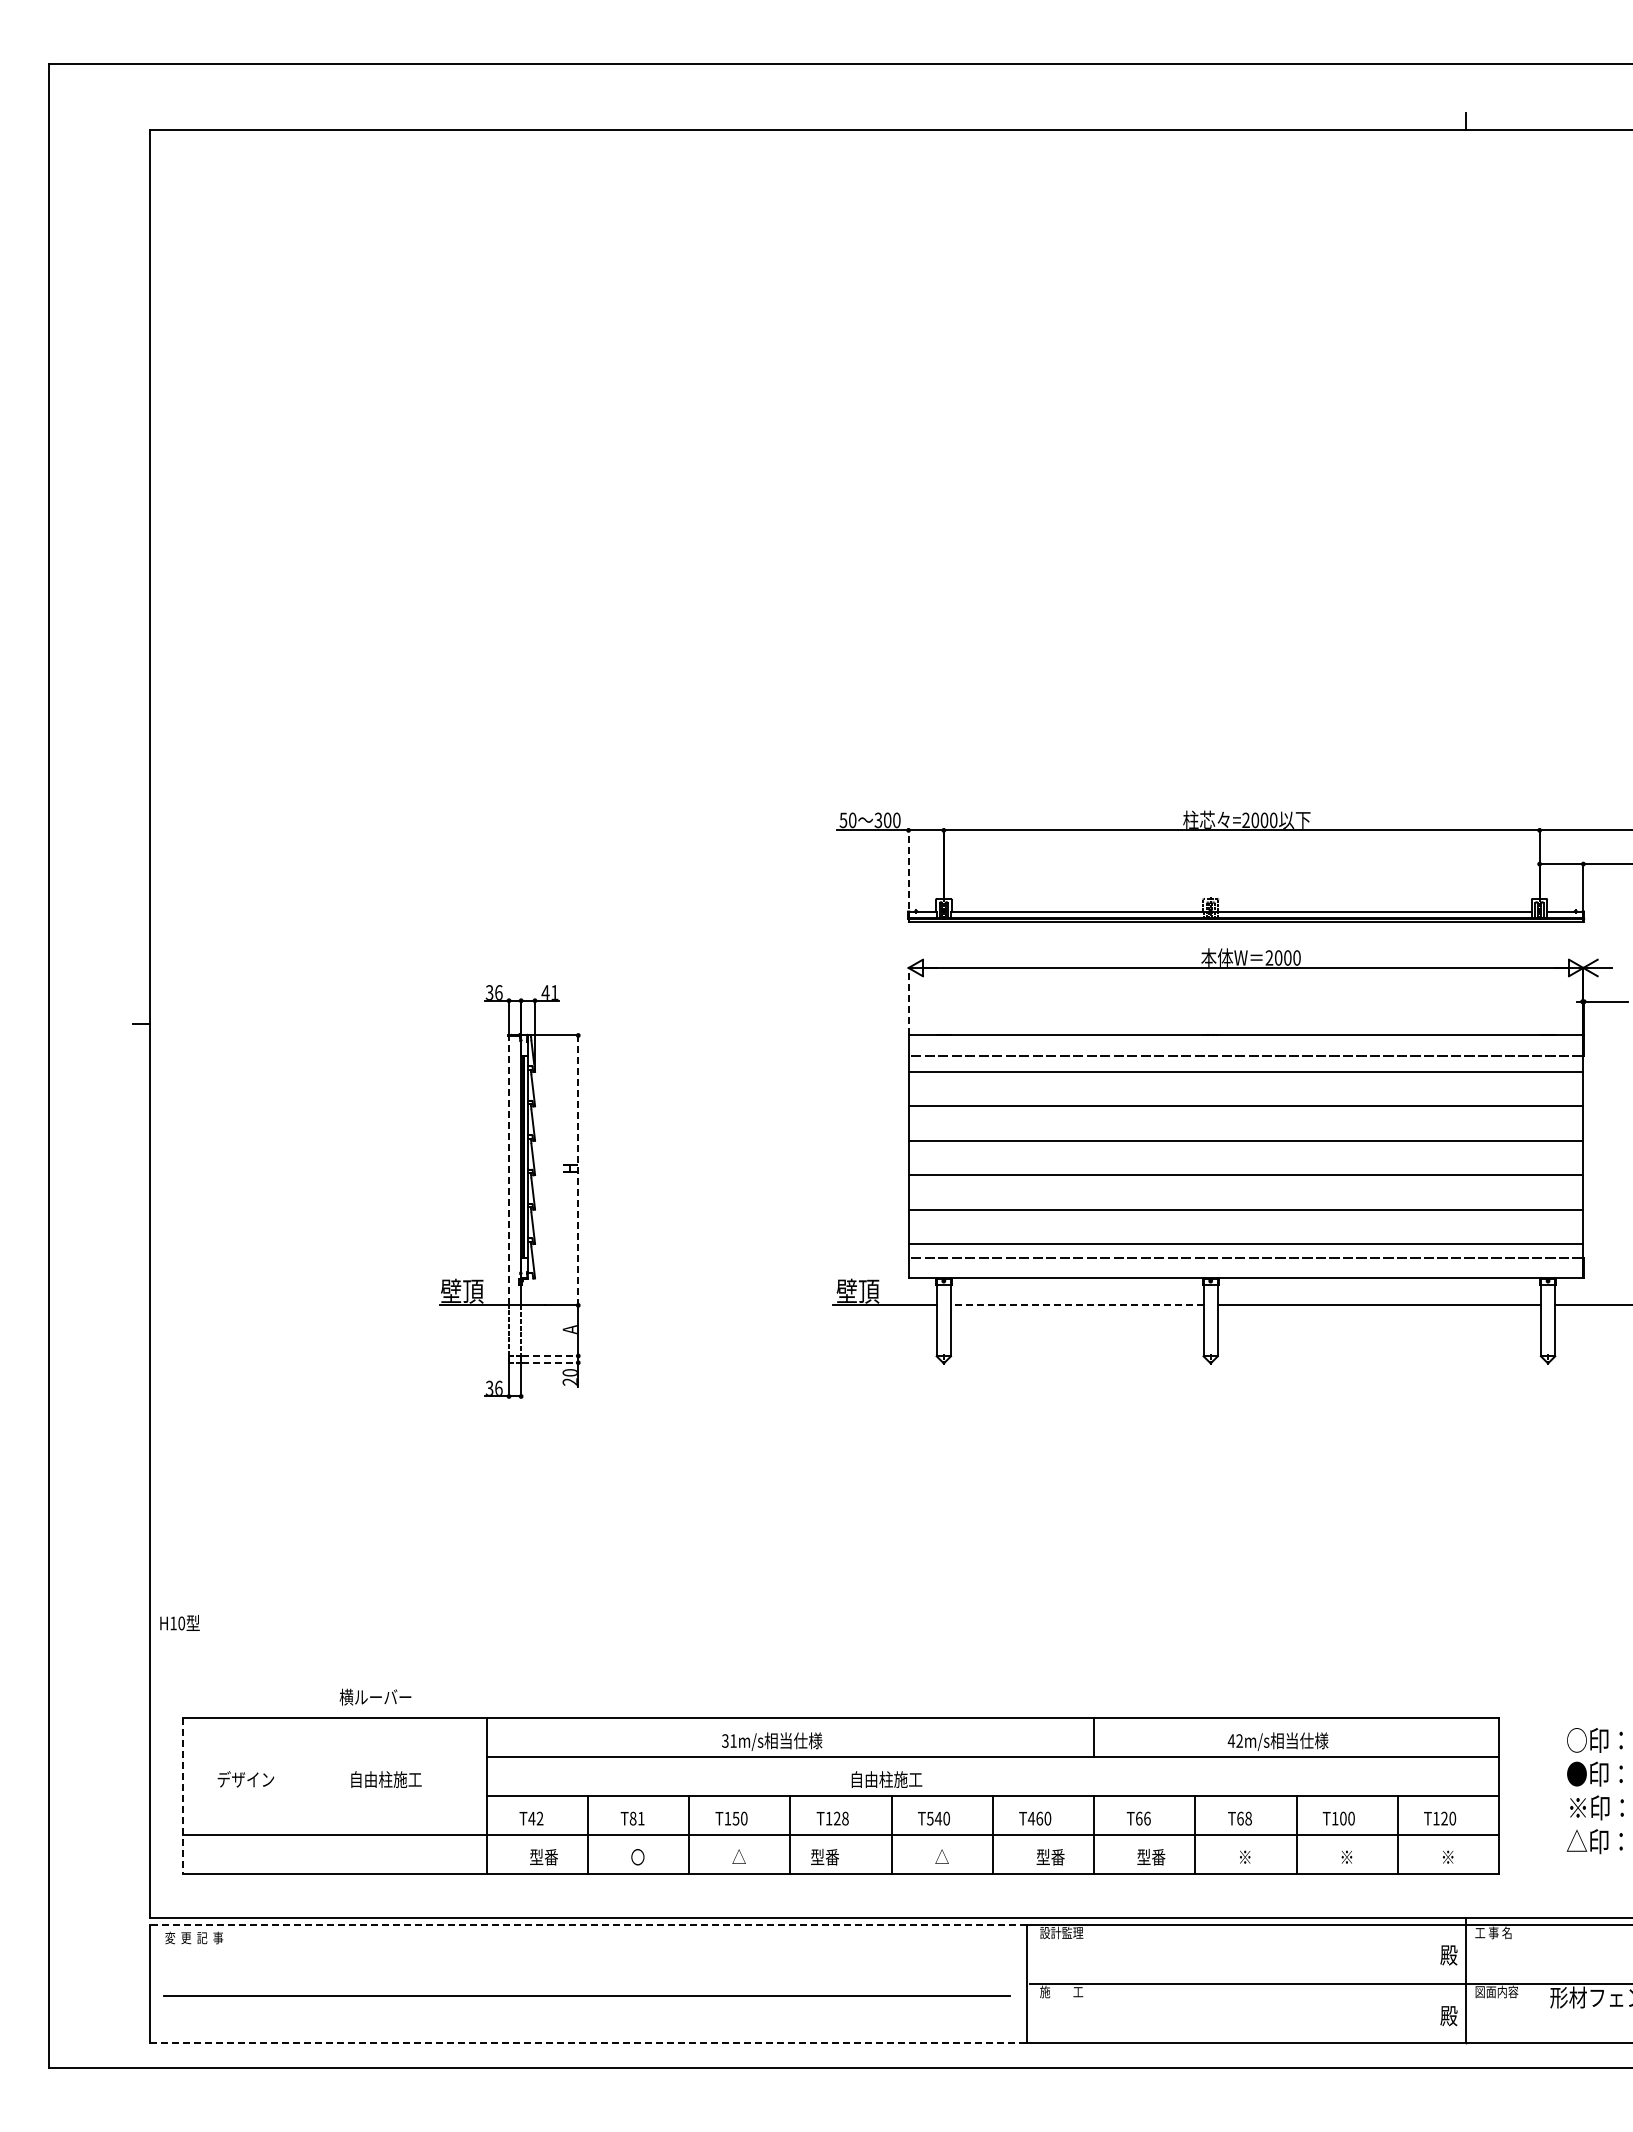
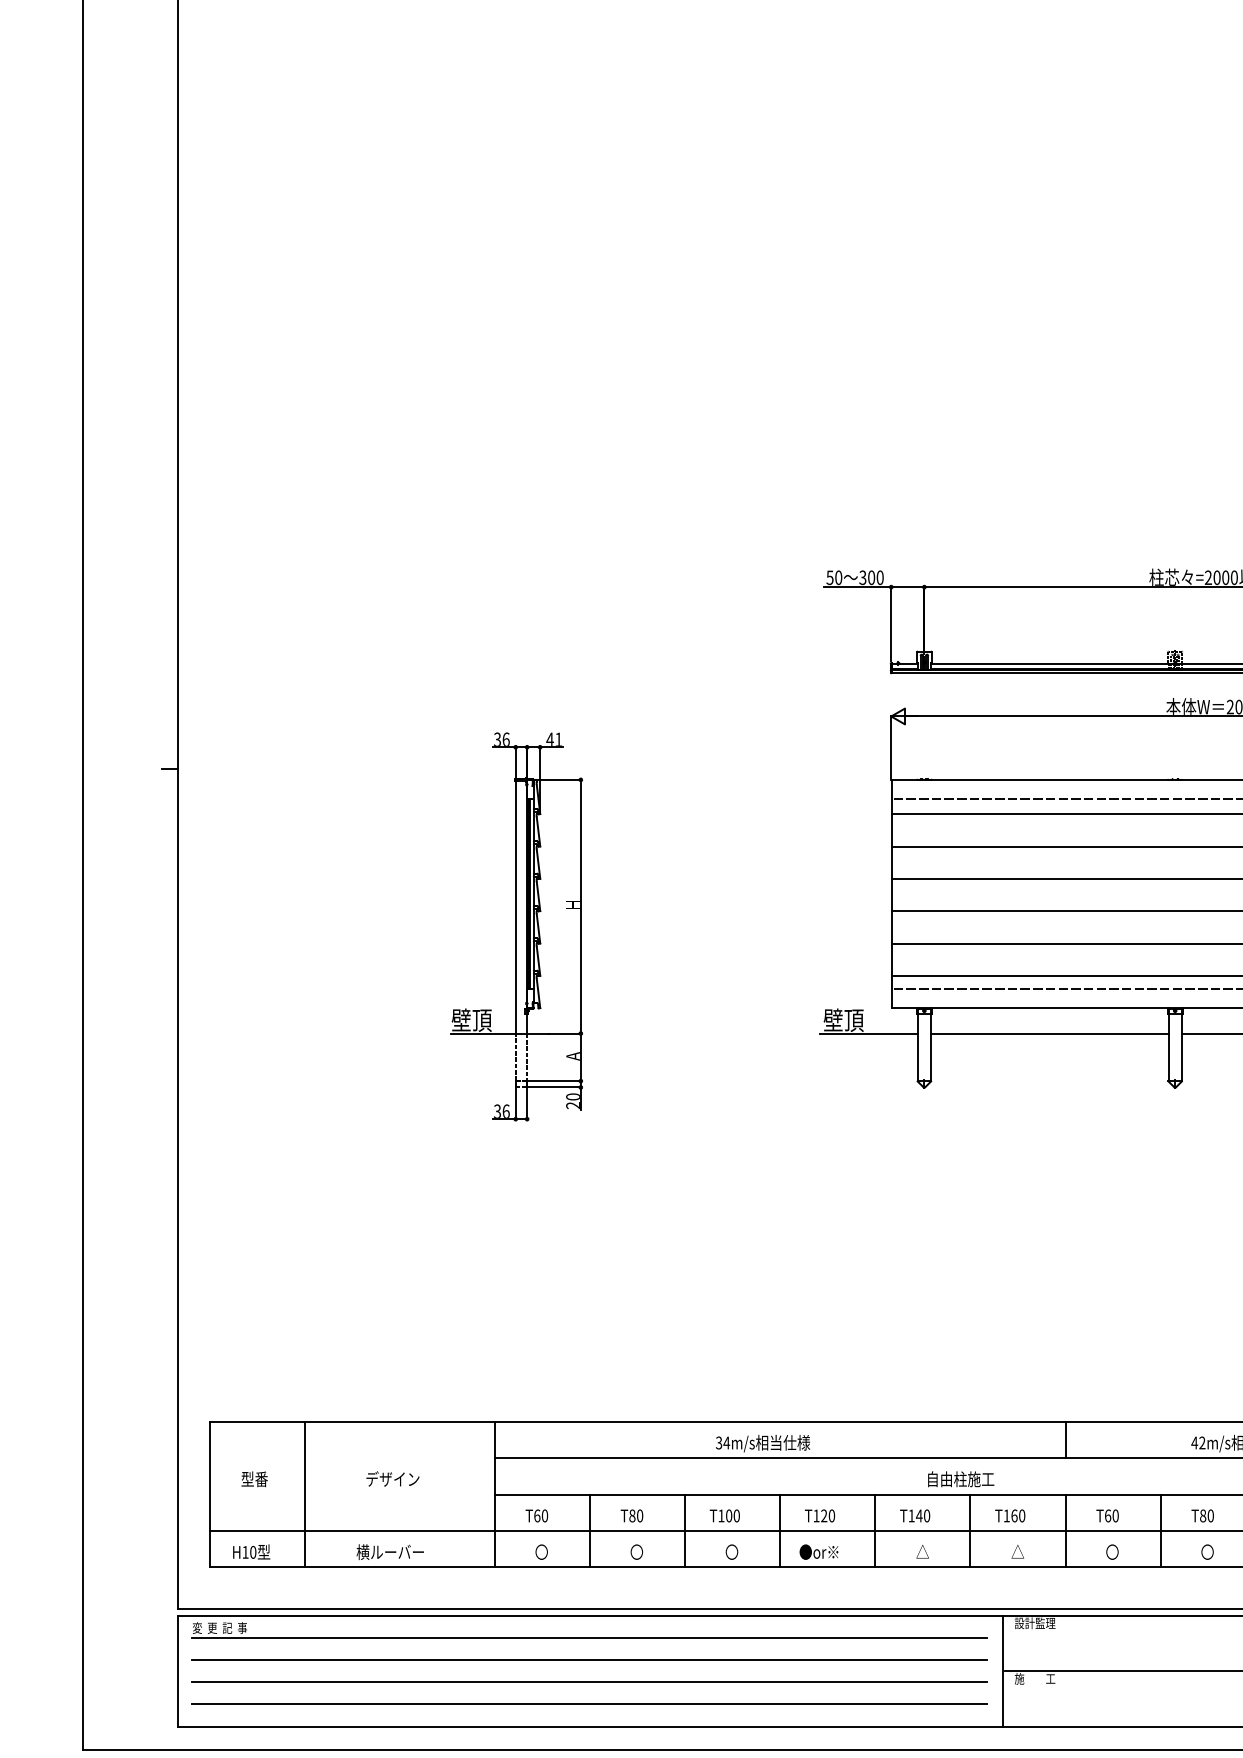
line: (908, 869) -> (891, 623), dashed -> solid
line: (908, 1001) -> (891, 747), dashed -> solid
line: (509, 1170) -> (516, 906), dashed -> solid
line: (578, 1170) -> (581, 906), dashed -> solid
line: (1076, 1305) -> (1049, 1033), dashed -> solid
line: (550, 1355) -> (554, 1080), dashed -> solid
line: (550, 1362) -> (554, 1087), dashed -> solid
text: (179, 1622) -> (251, 1551), moved
text: (375, 1696) -> (390, 1551), moved
text: (733, 1740) -> (726, 1442), 31m/s -> 34m/s
text: (245, 1779) -> (268, 1479), デザイン -> 型番
text: (385, 1779) -> (399, 1479), 自由柱施工 -> デザイン
text: (886, 1779) -> (960, 1479), moved
line: (183, 1795) -> (209, 1494), dashed -> solid
line: (284, 1795) -> (304, 1494), added
text: (535, 1818) -> (540, 1515), T42 -> T60
text: (641, 1818) -> (640, 1515), T81 -> T80
text: (735, 1818) -> (728, 1515), T150 -> T100
text: (845, 1818) -> (831, 1515), T128 -> T120
text: (929, 1818) -> (910, 1515), T540 -> T140
text: (1031, 1818) -> (1006, 1515), T460 -> T160
text: (1147, 1818) -> (1115, 1515), T66 -> T60
text: (1244, 1818) -> (1206, 1515), T68 -> T80
text: (1050, 1856) -> (1024, 1551), 型番 -> △
text: (1151, 1856) -> (1119, 1551), 型番 -> 〇
text: (543, 1857) -> (548, 1552), 型番 -> 〇
text: (738, 1857) -> (731, 1552), △ -> 〇
text: (831, 1857) -> (818, 1552), 型番 -> ●or※
text: (1244, 1857) -> (1206, 1552), ※ -> 〇
line: (588, 1924) -> (590, 1615), dashed -> solid
line: (587, 1948) -> (589, 1637), added
line: (587, 1971) -> (589, 1659), added
line: (587, 2019) -> (589, 1704), added
line: (588, 2042) -> (590, 1726), dashed -> solid

